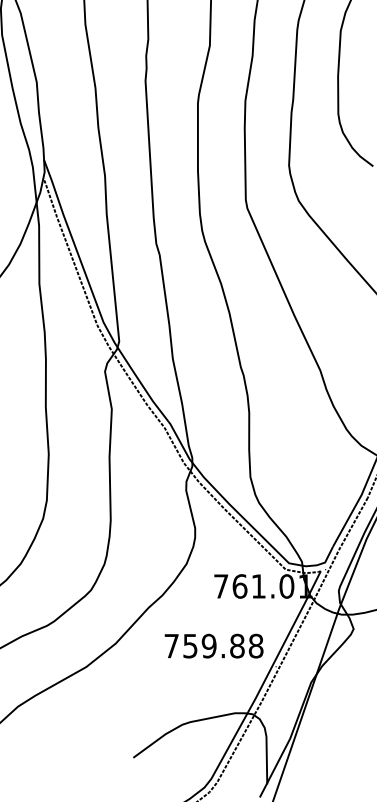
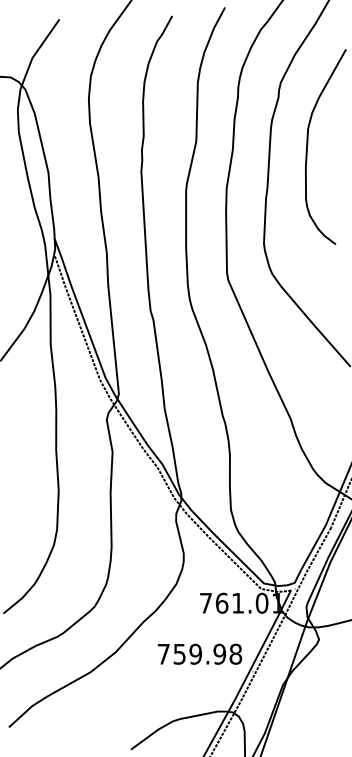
text: (237, 646) -> (219, 654), 759.88 -> 759.98

